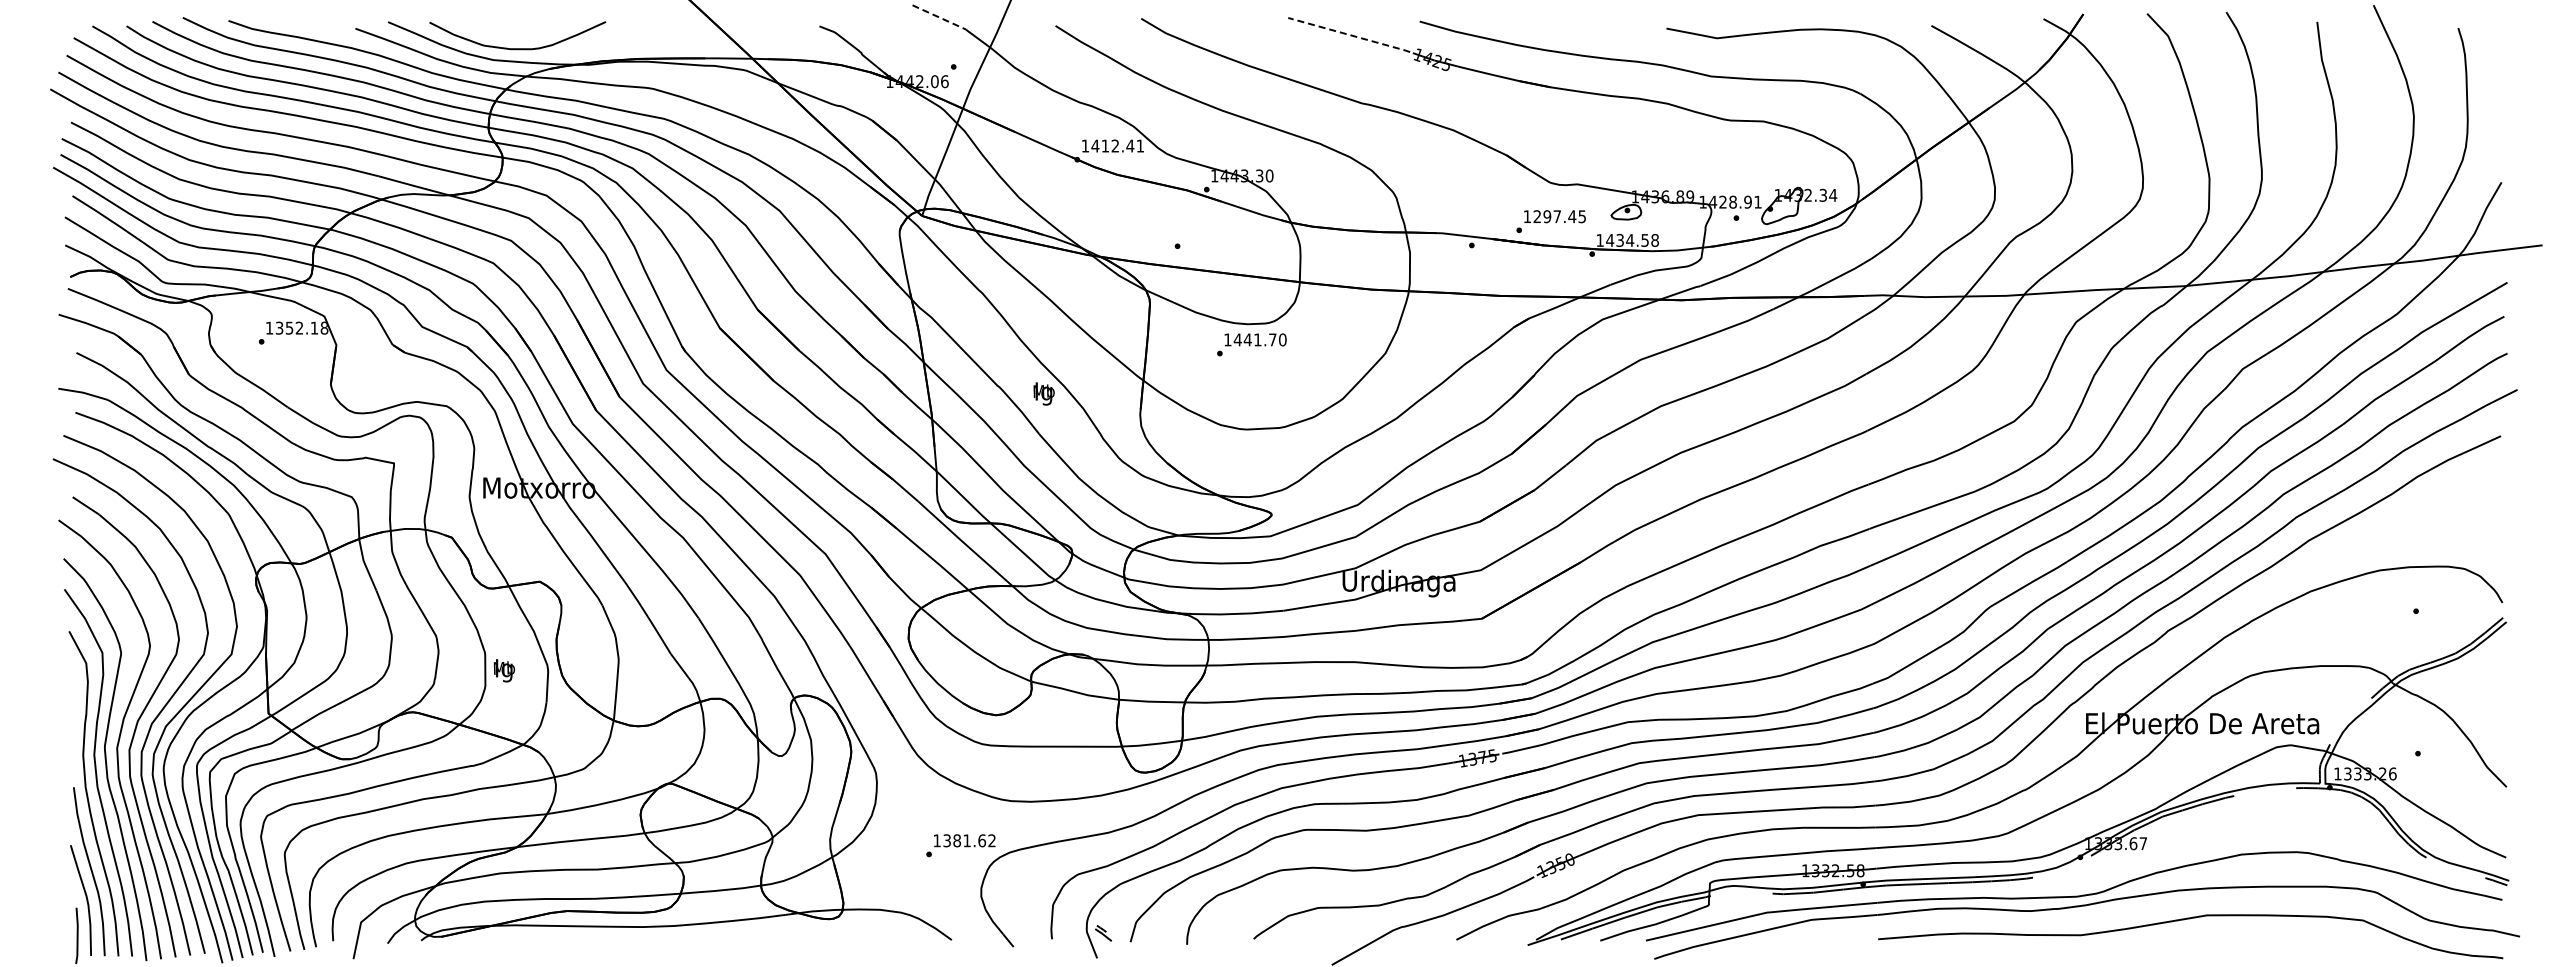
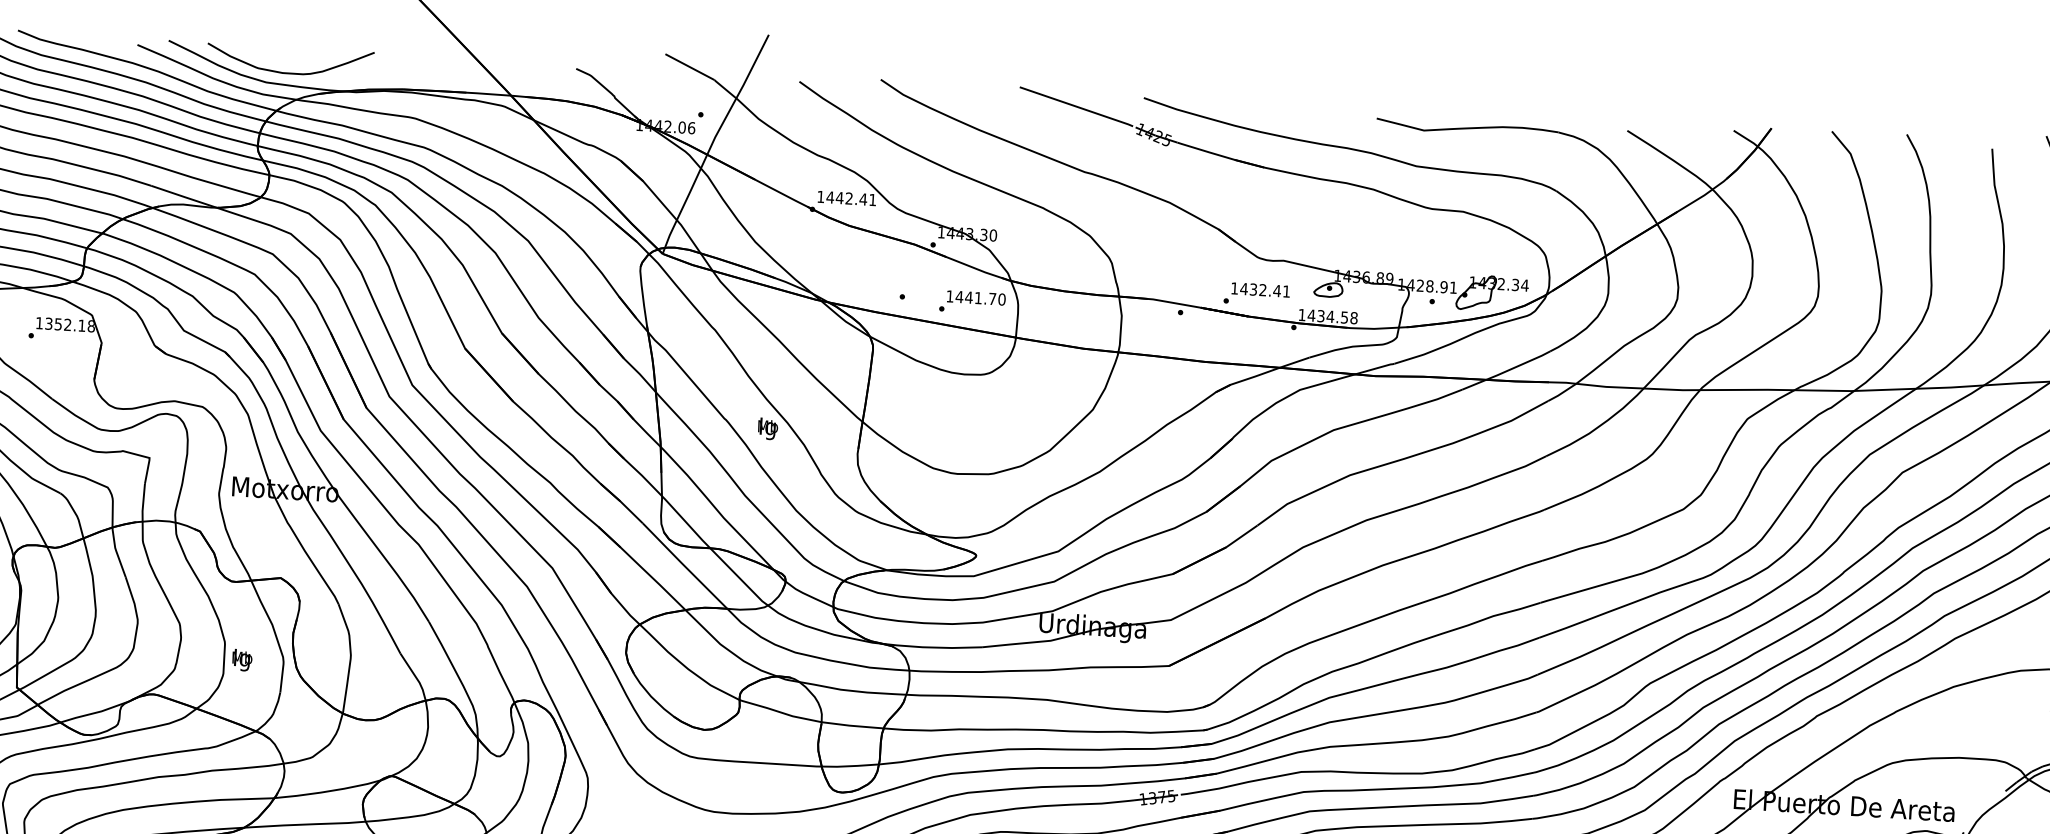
line: (939, 17) -> (690, 67), dashed -> solid
line: (1349, 34) -> (1076, 106), dashed -> solid
text: (1105, 145) -> (839, 197), 1412.41 -> 1442.41
text: (1559, 216) -> (1265, 290), 1297.45 -> 1432.41
text: (1251, 344) -> (972, 302), moved

